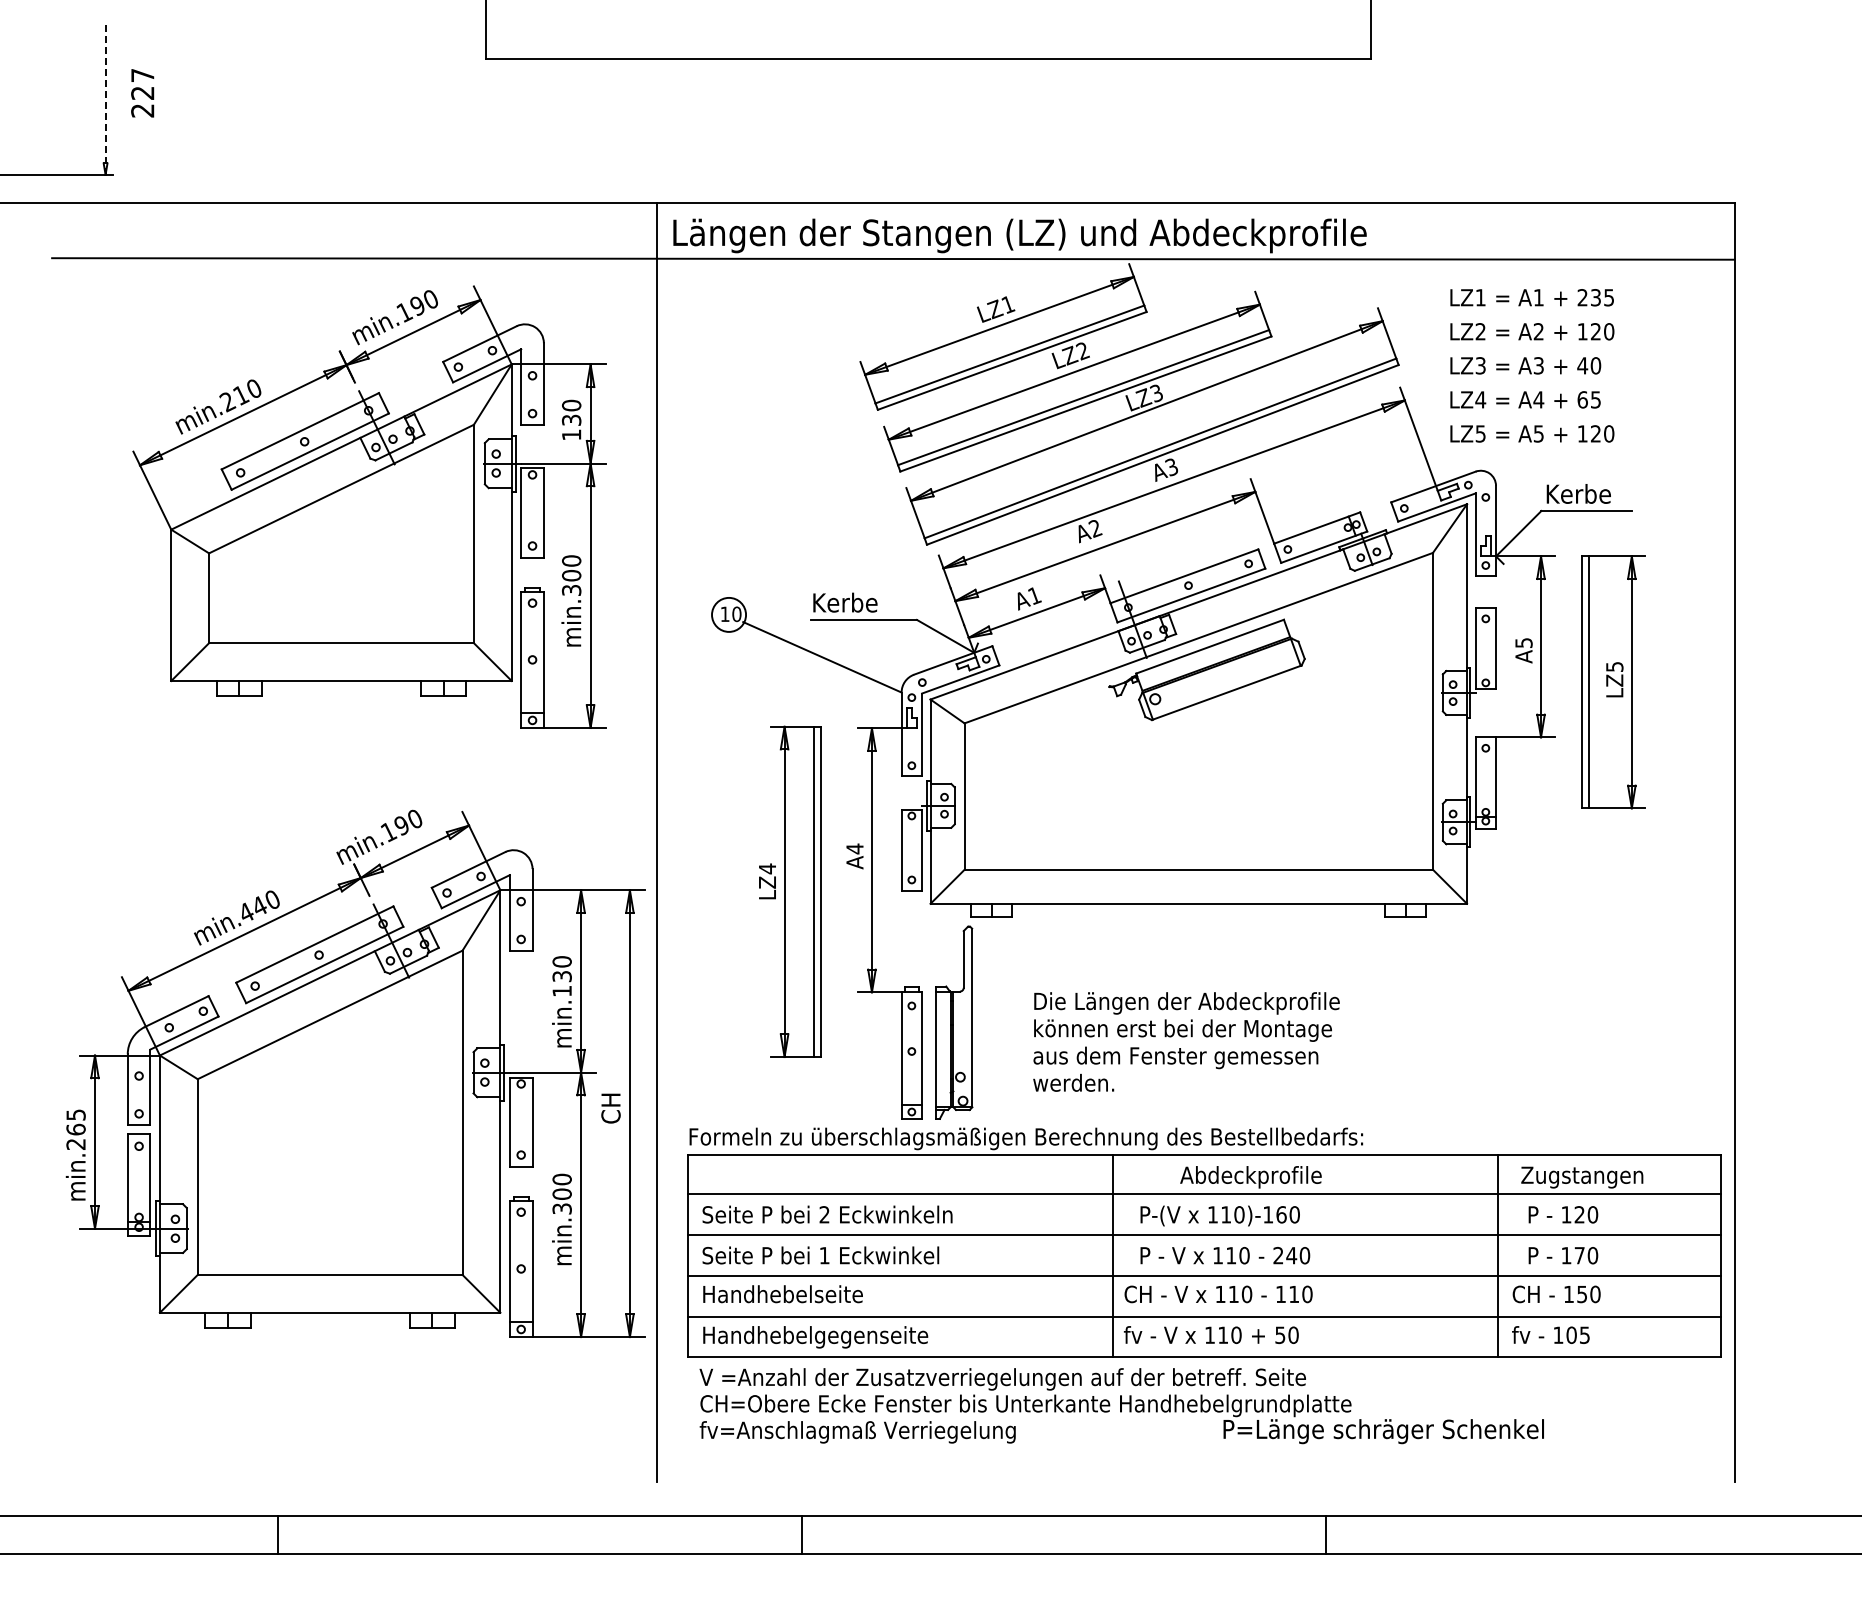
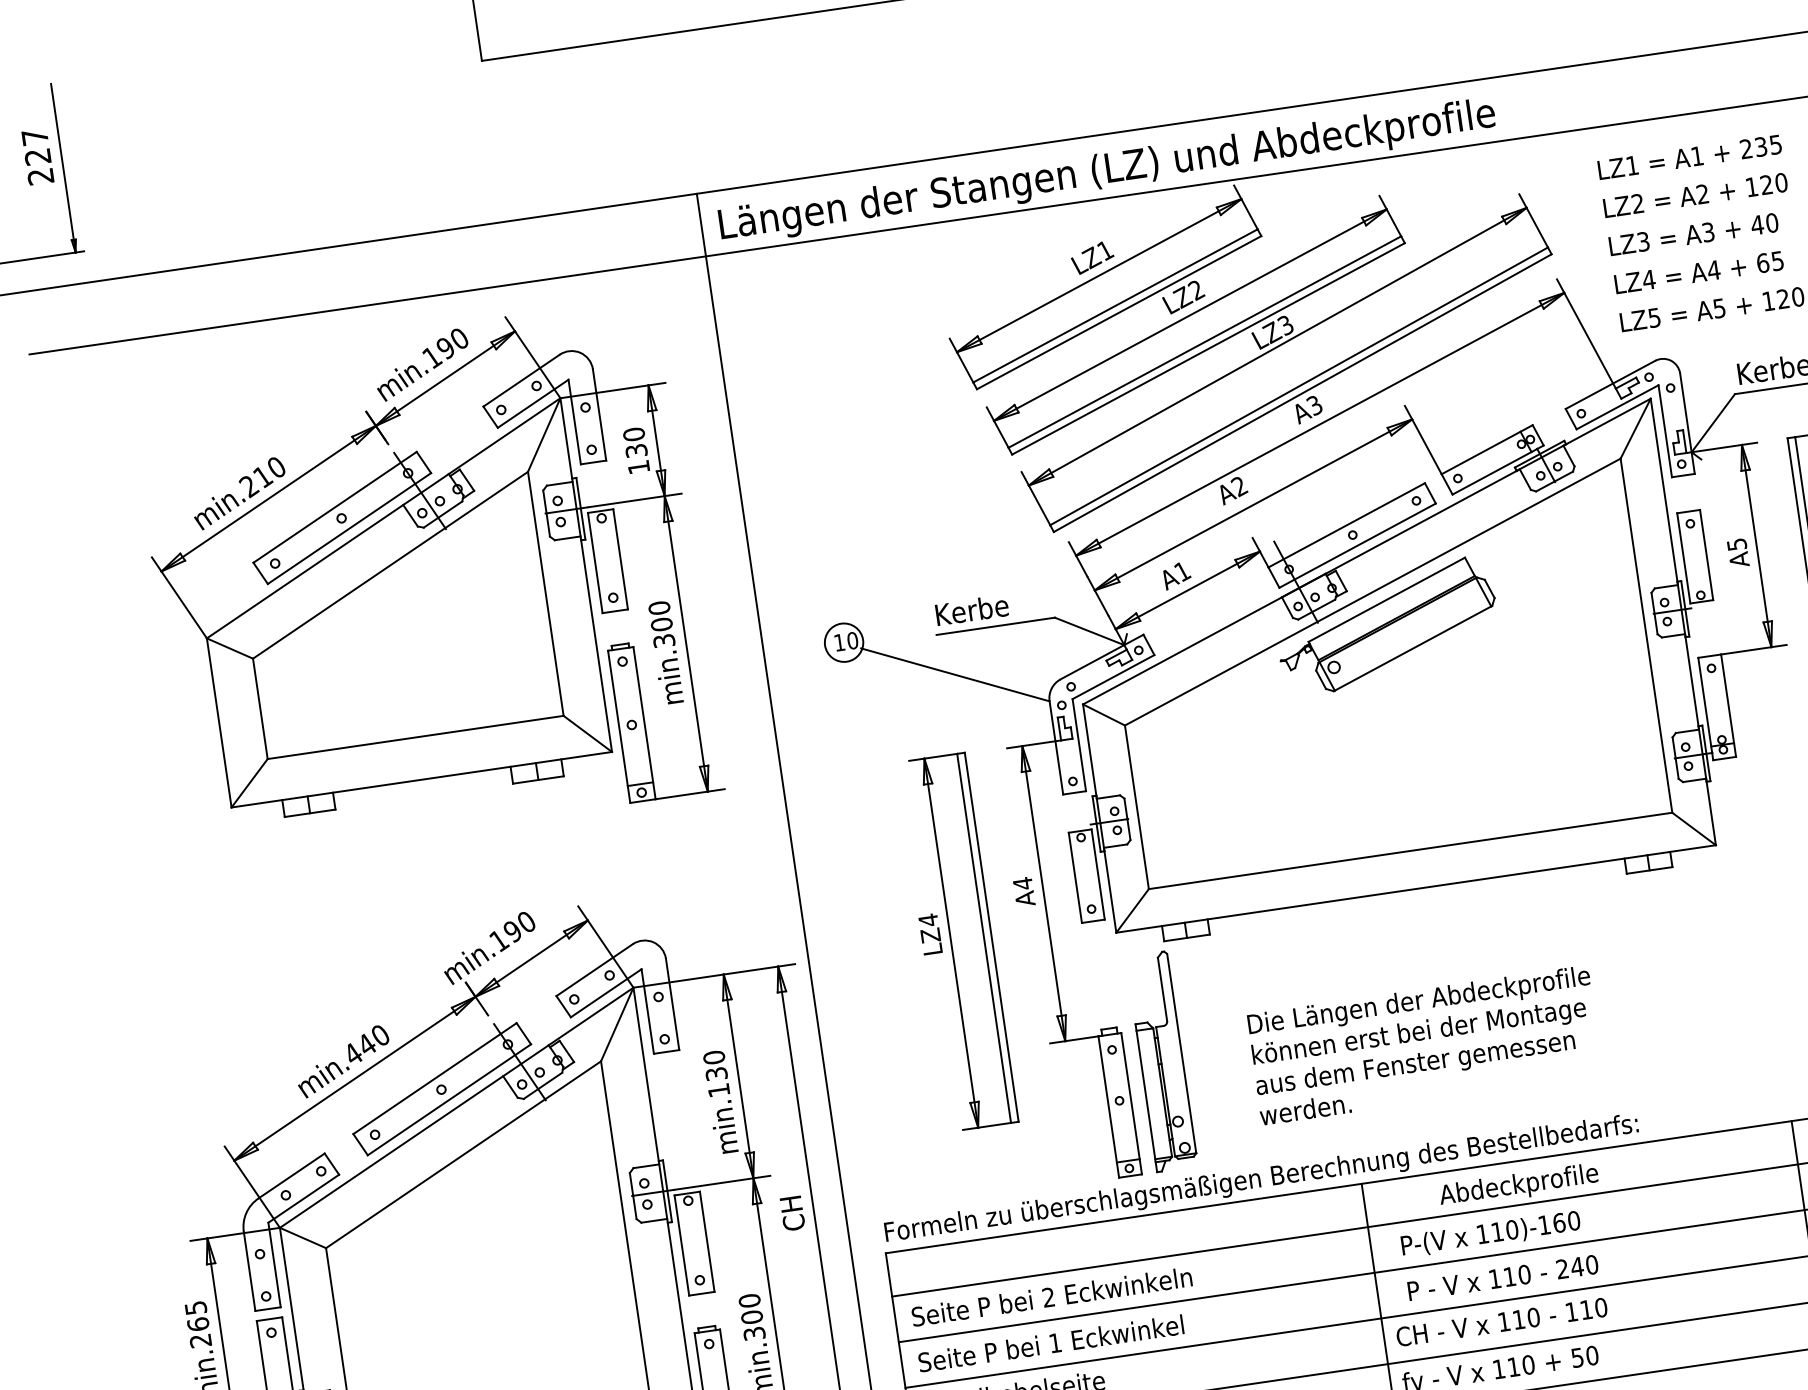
text: (142, 93) -> (37, 157), moved
line: (105, 98) -> (63, 167), dashed -> solid

